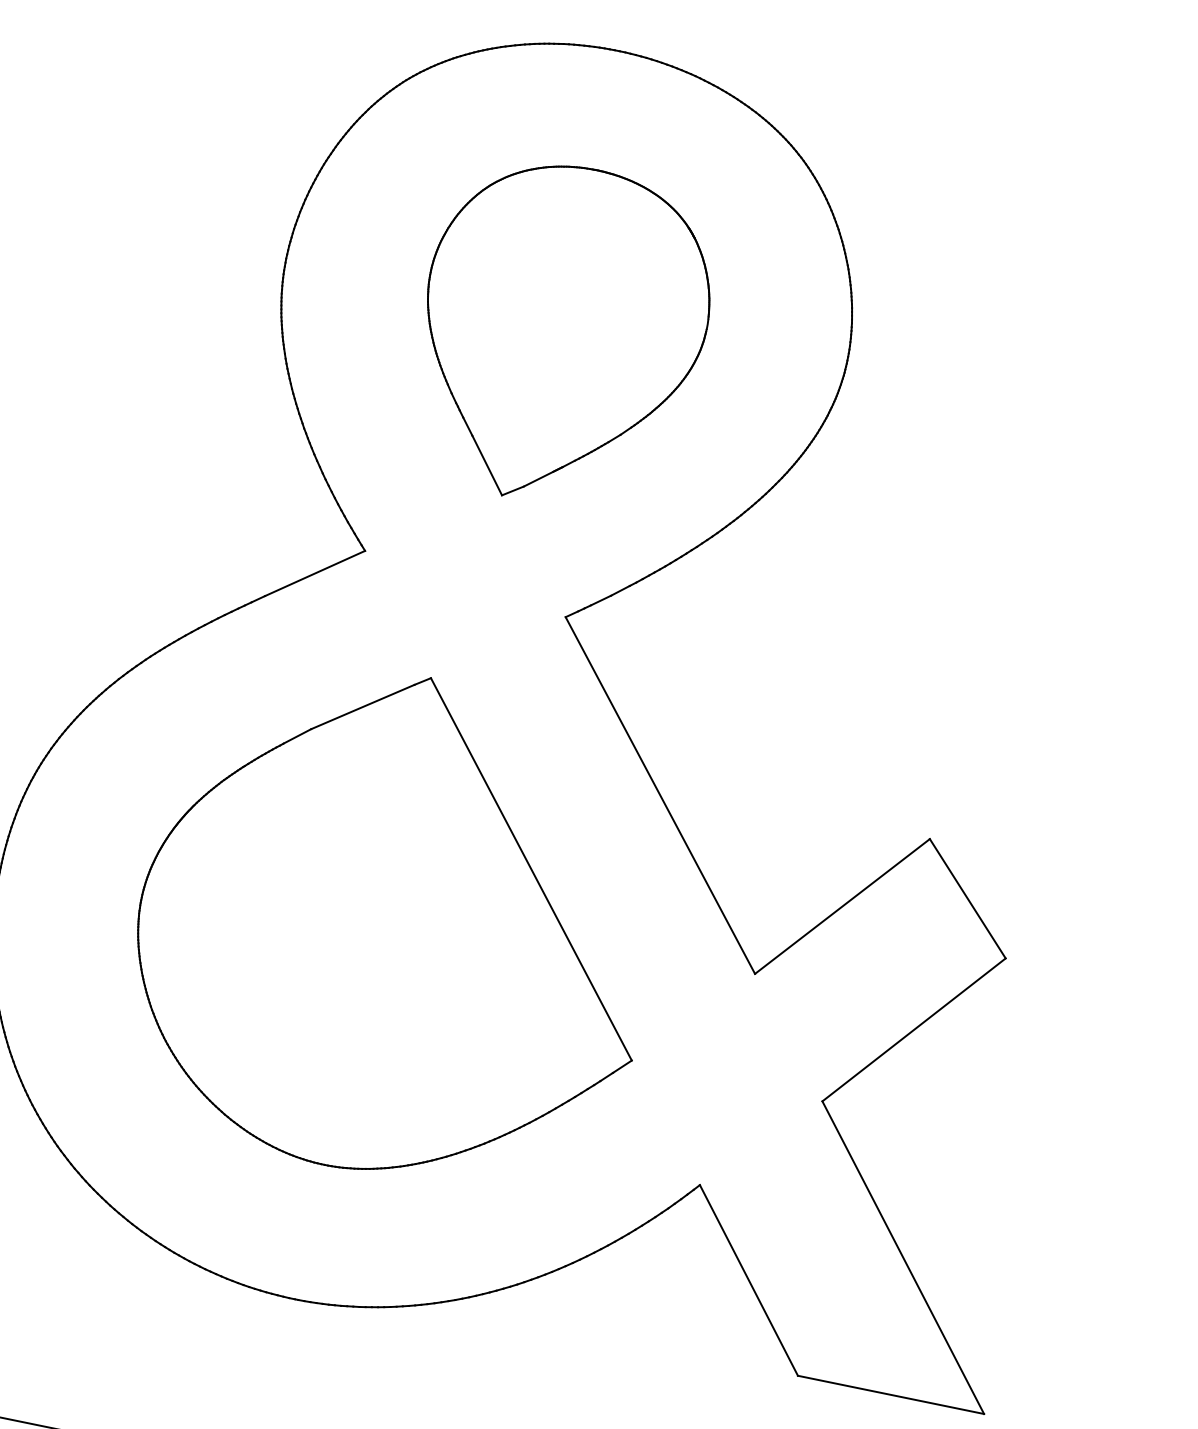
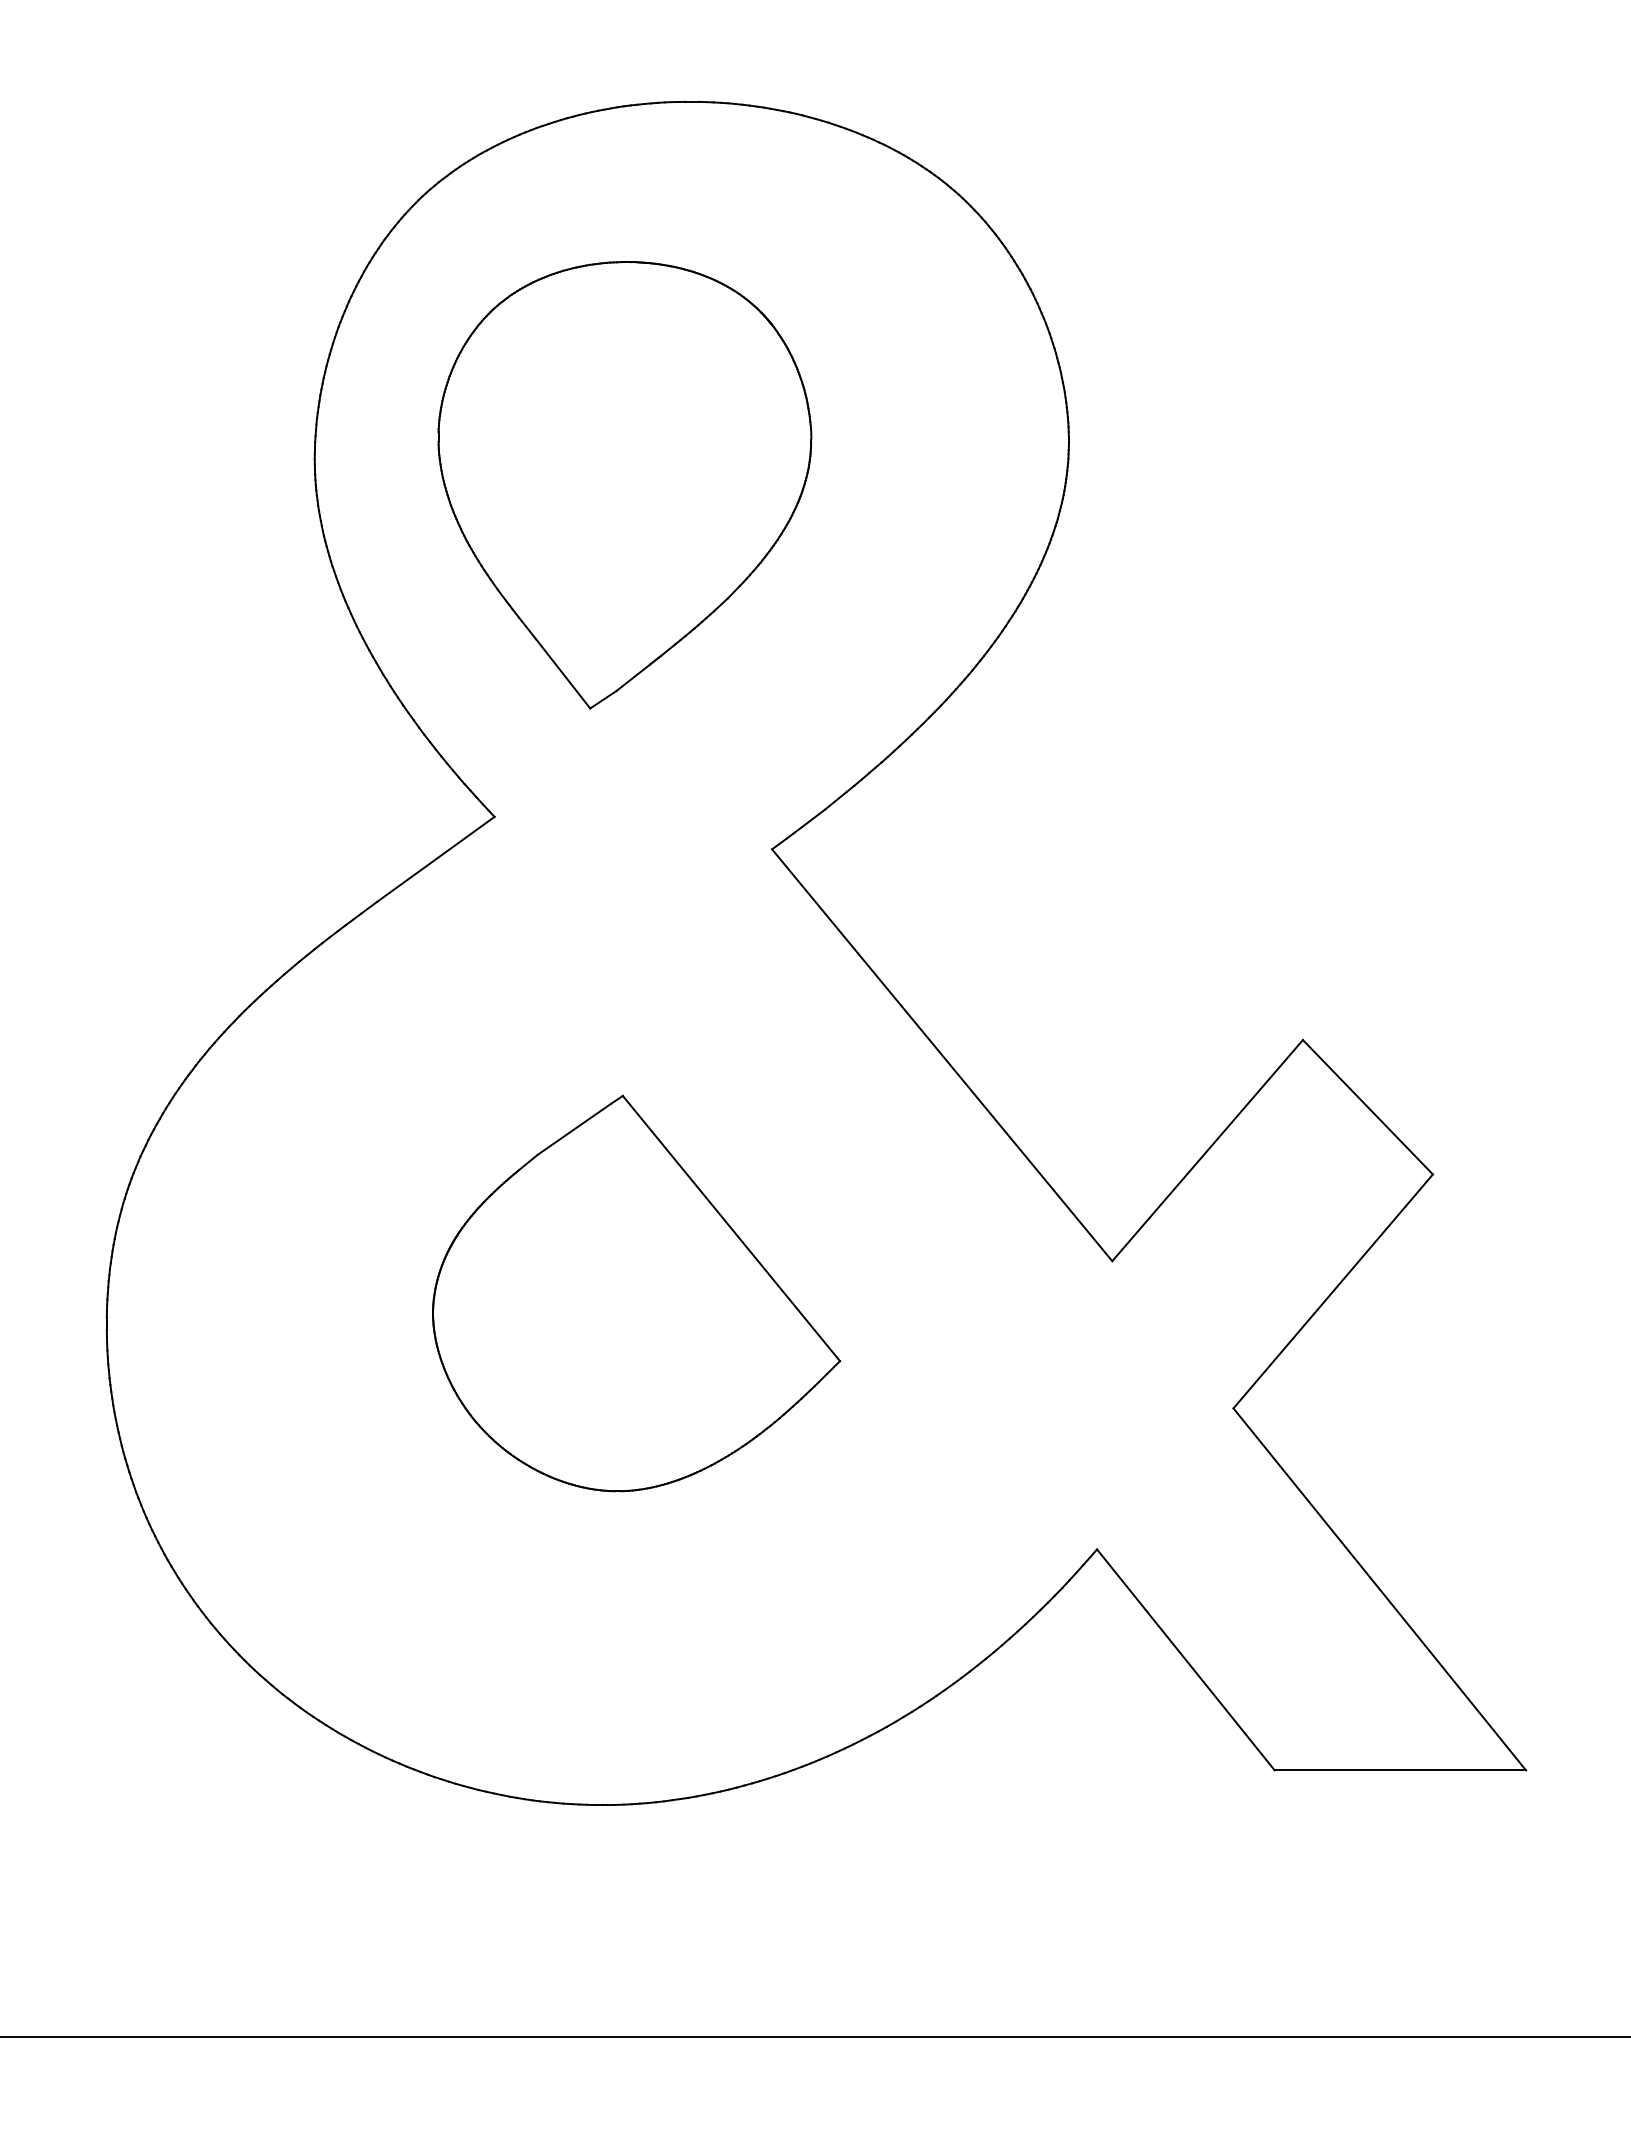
part: (561, 335) -> (624, 485), moved
part: (397, 925) -> (636, 1293), size x0.6

